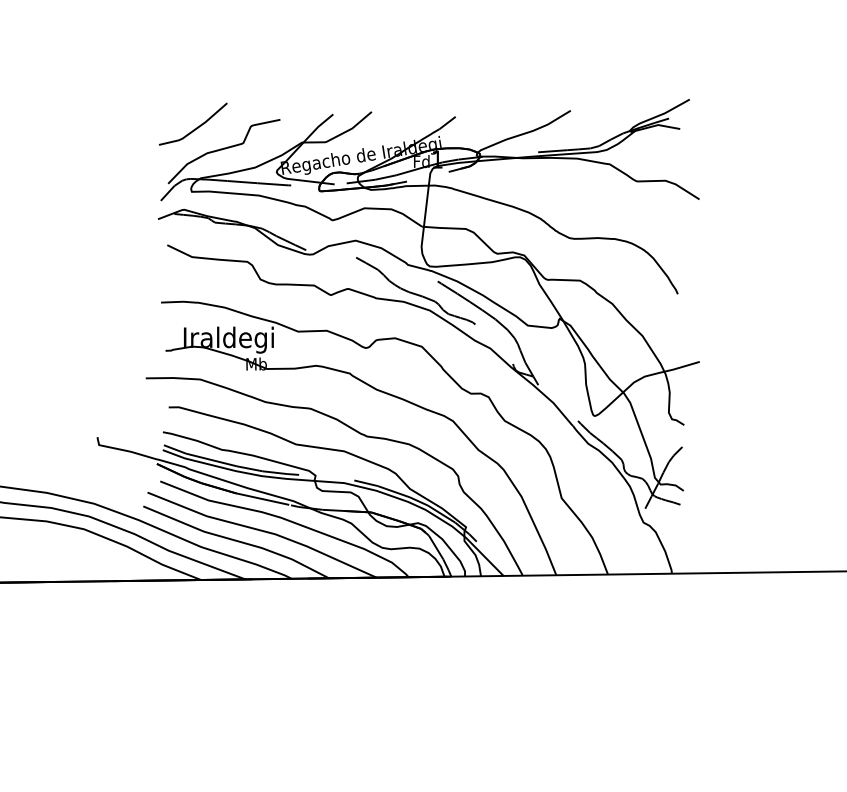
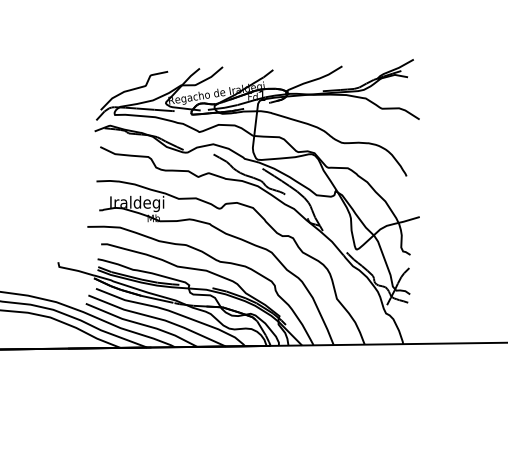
line: (194, 127) -> (116, 76), removed

